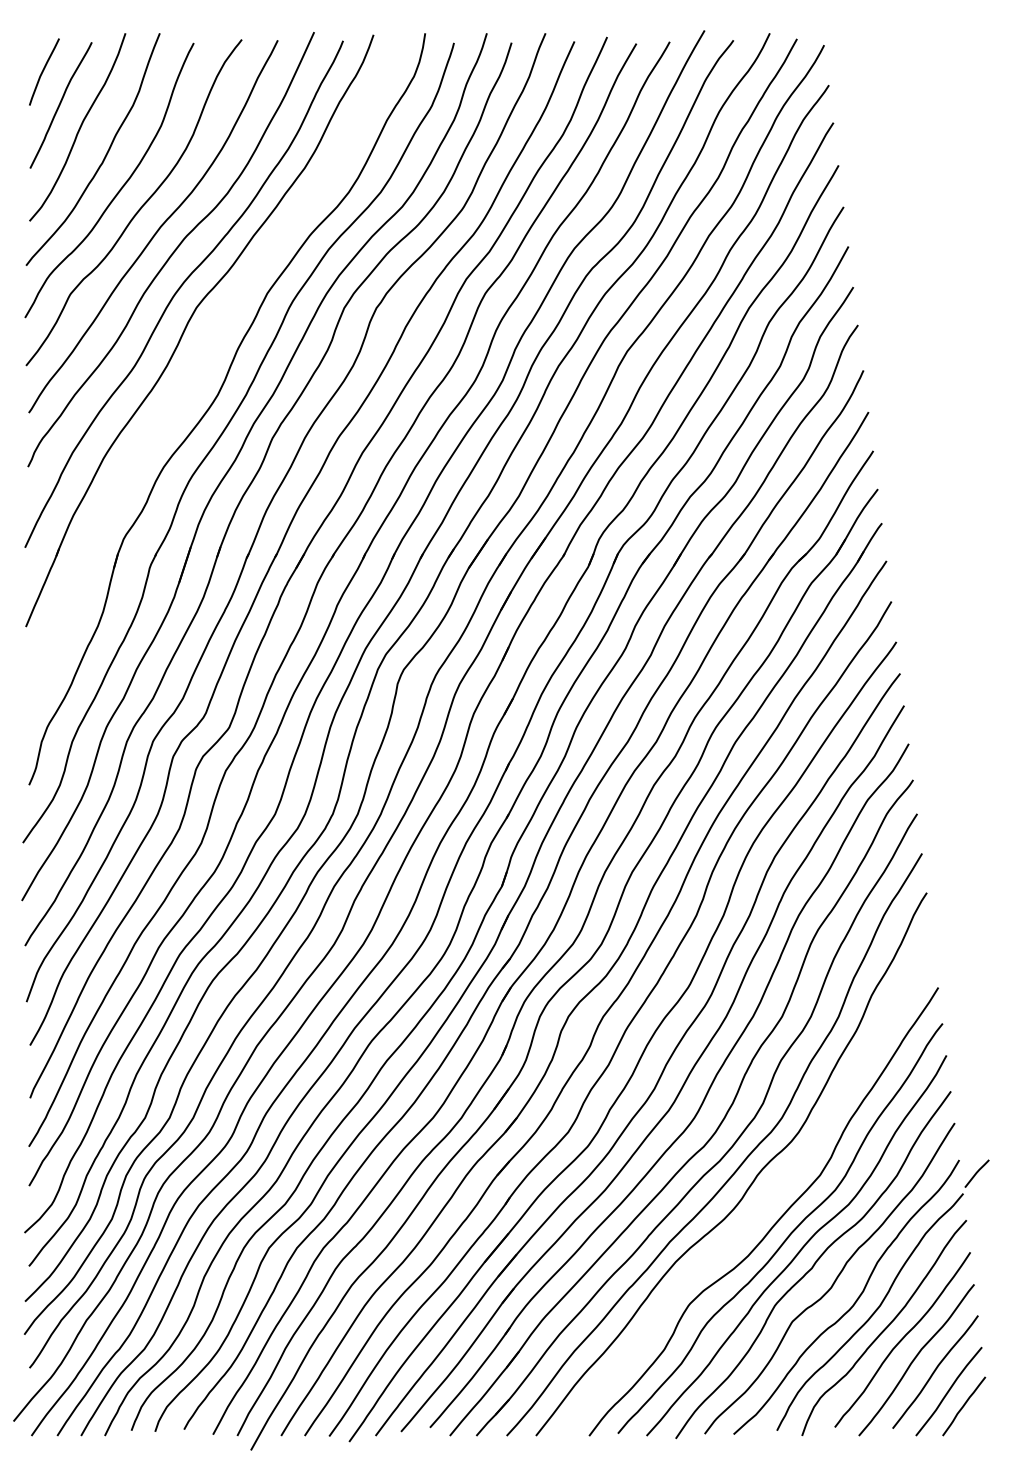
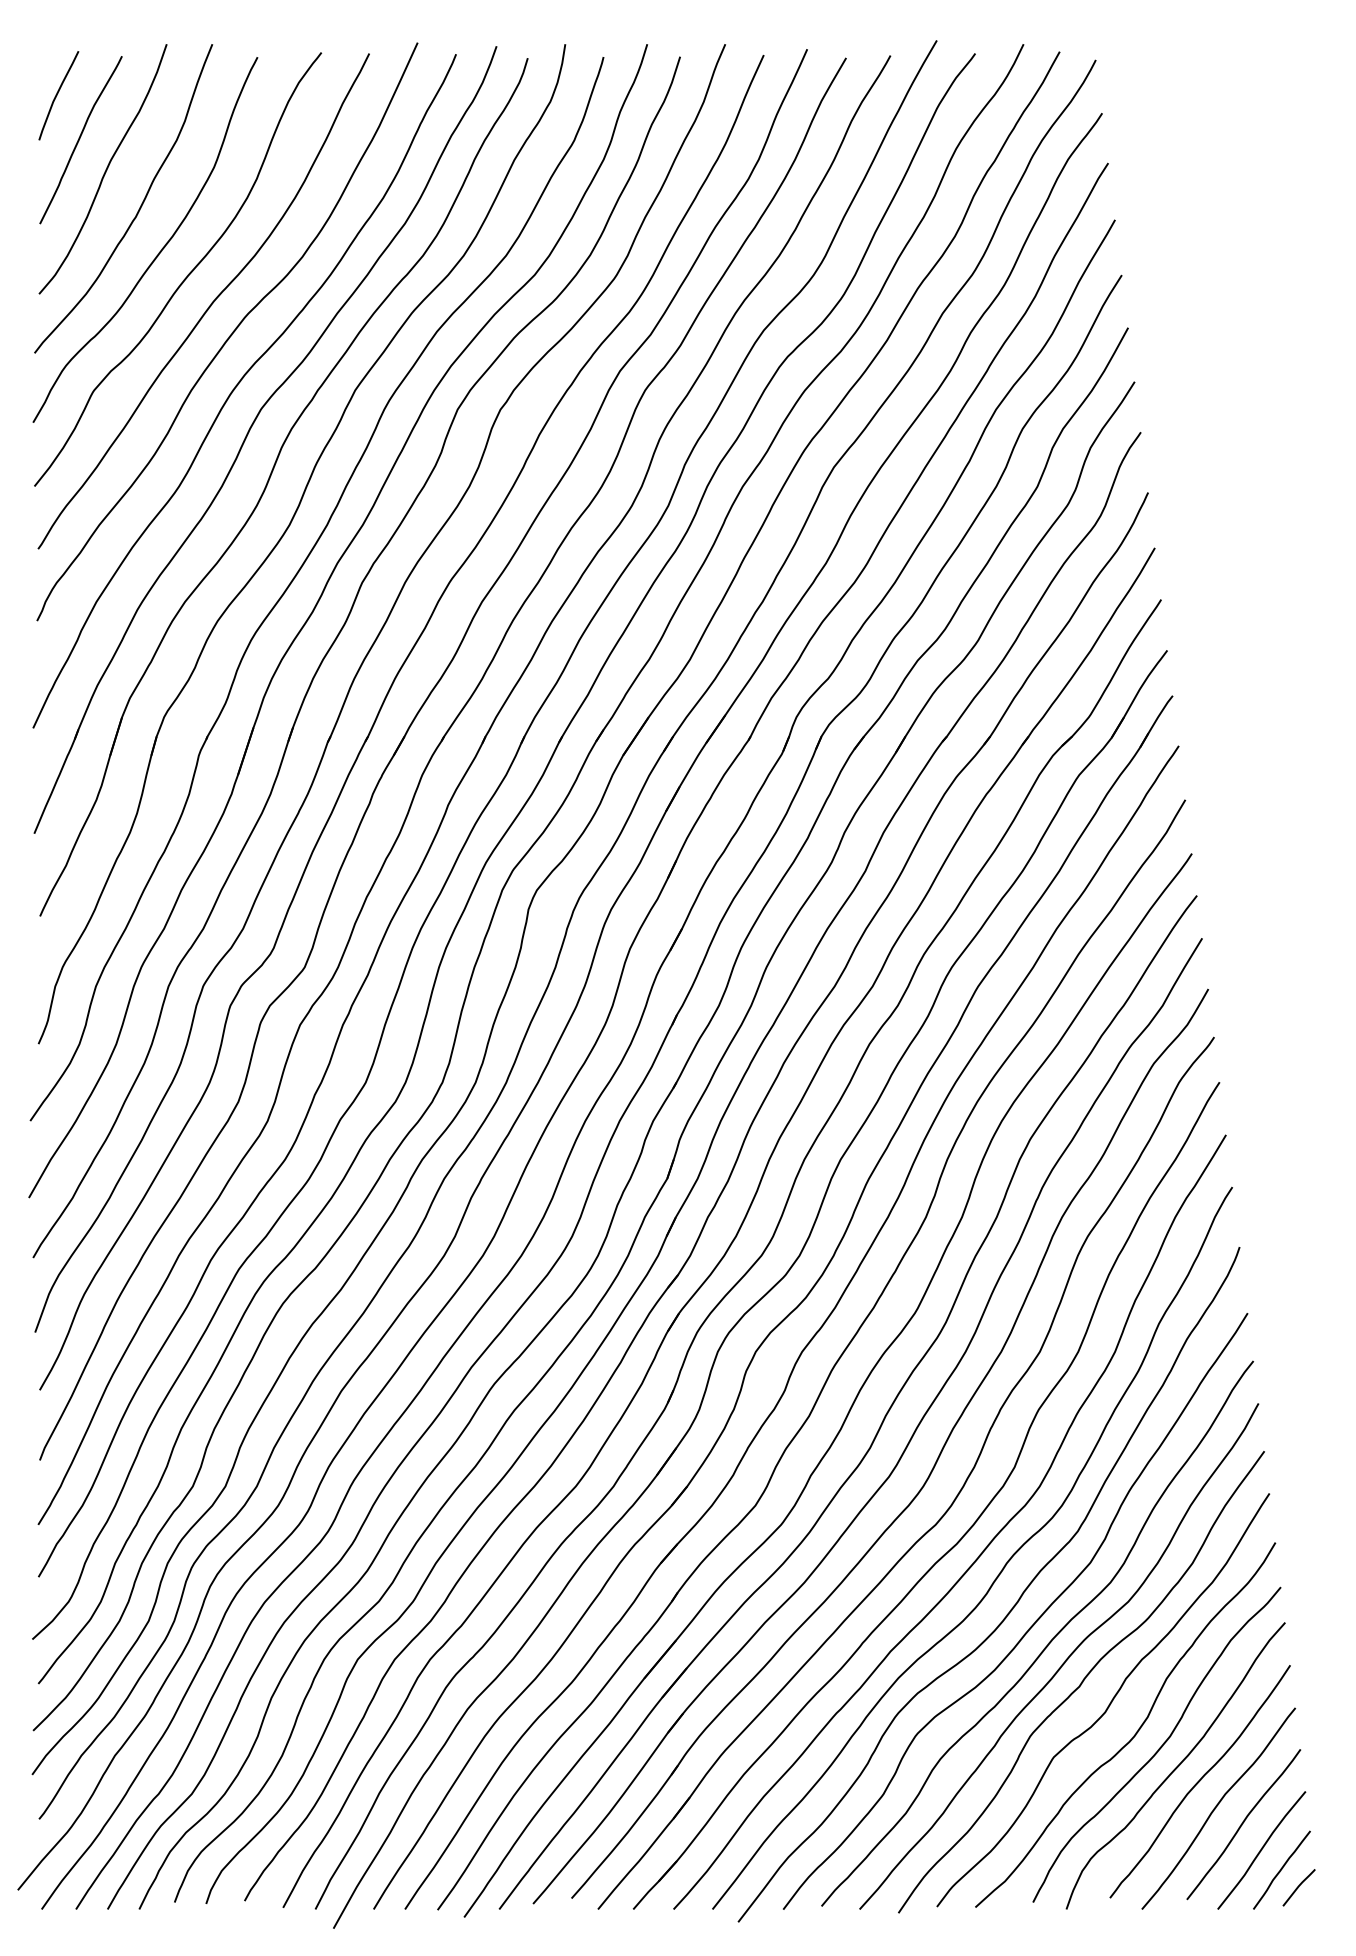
part: (202, 362) -> (269, 481), added
curve: (976, 1173) -> (1298, 1887), moved
curve: (762, 1207) -> (1013, 1605), added

